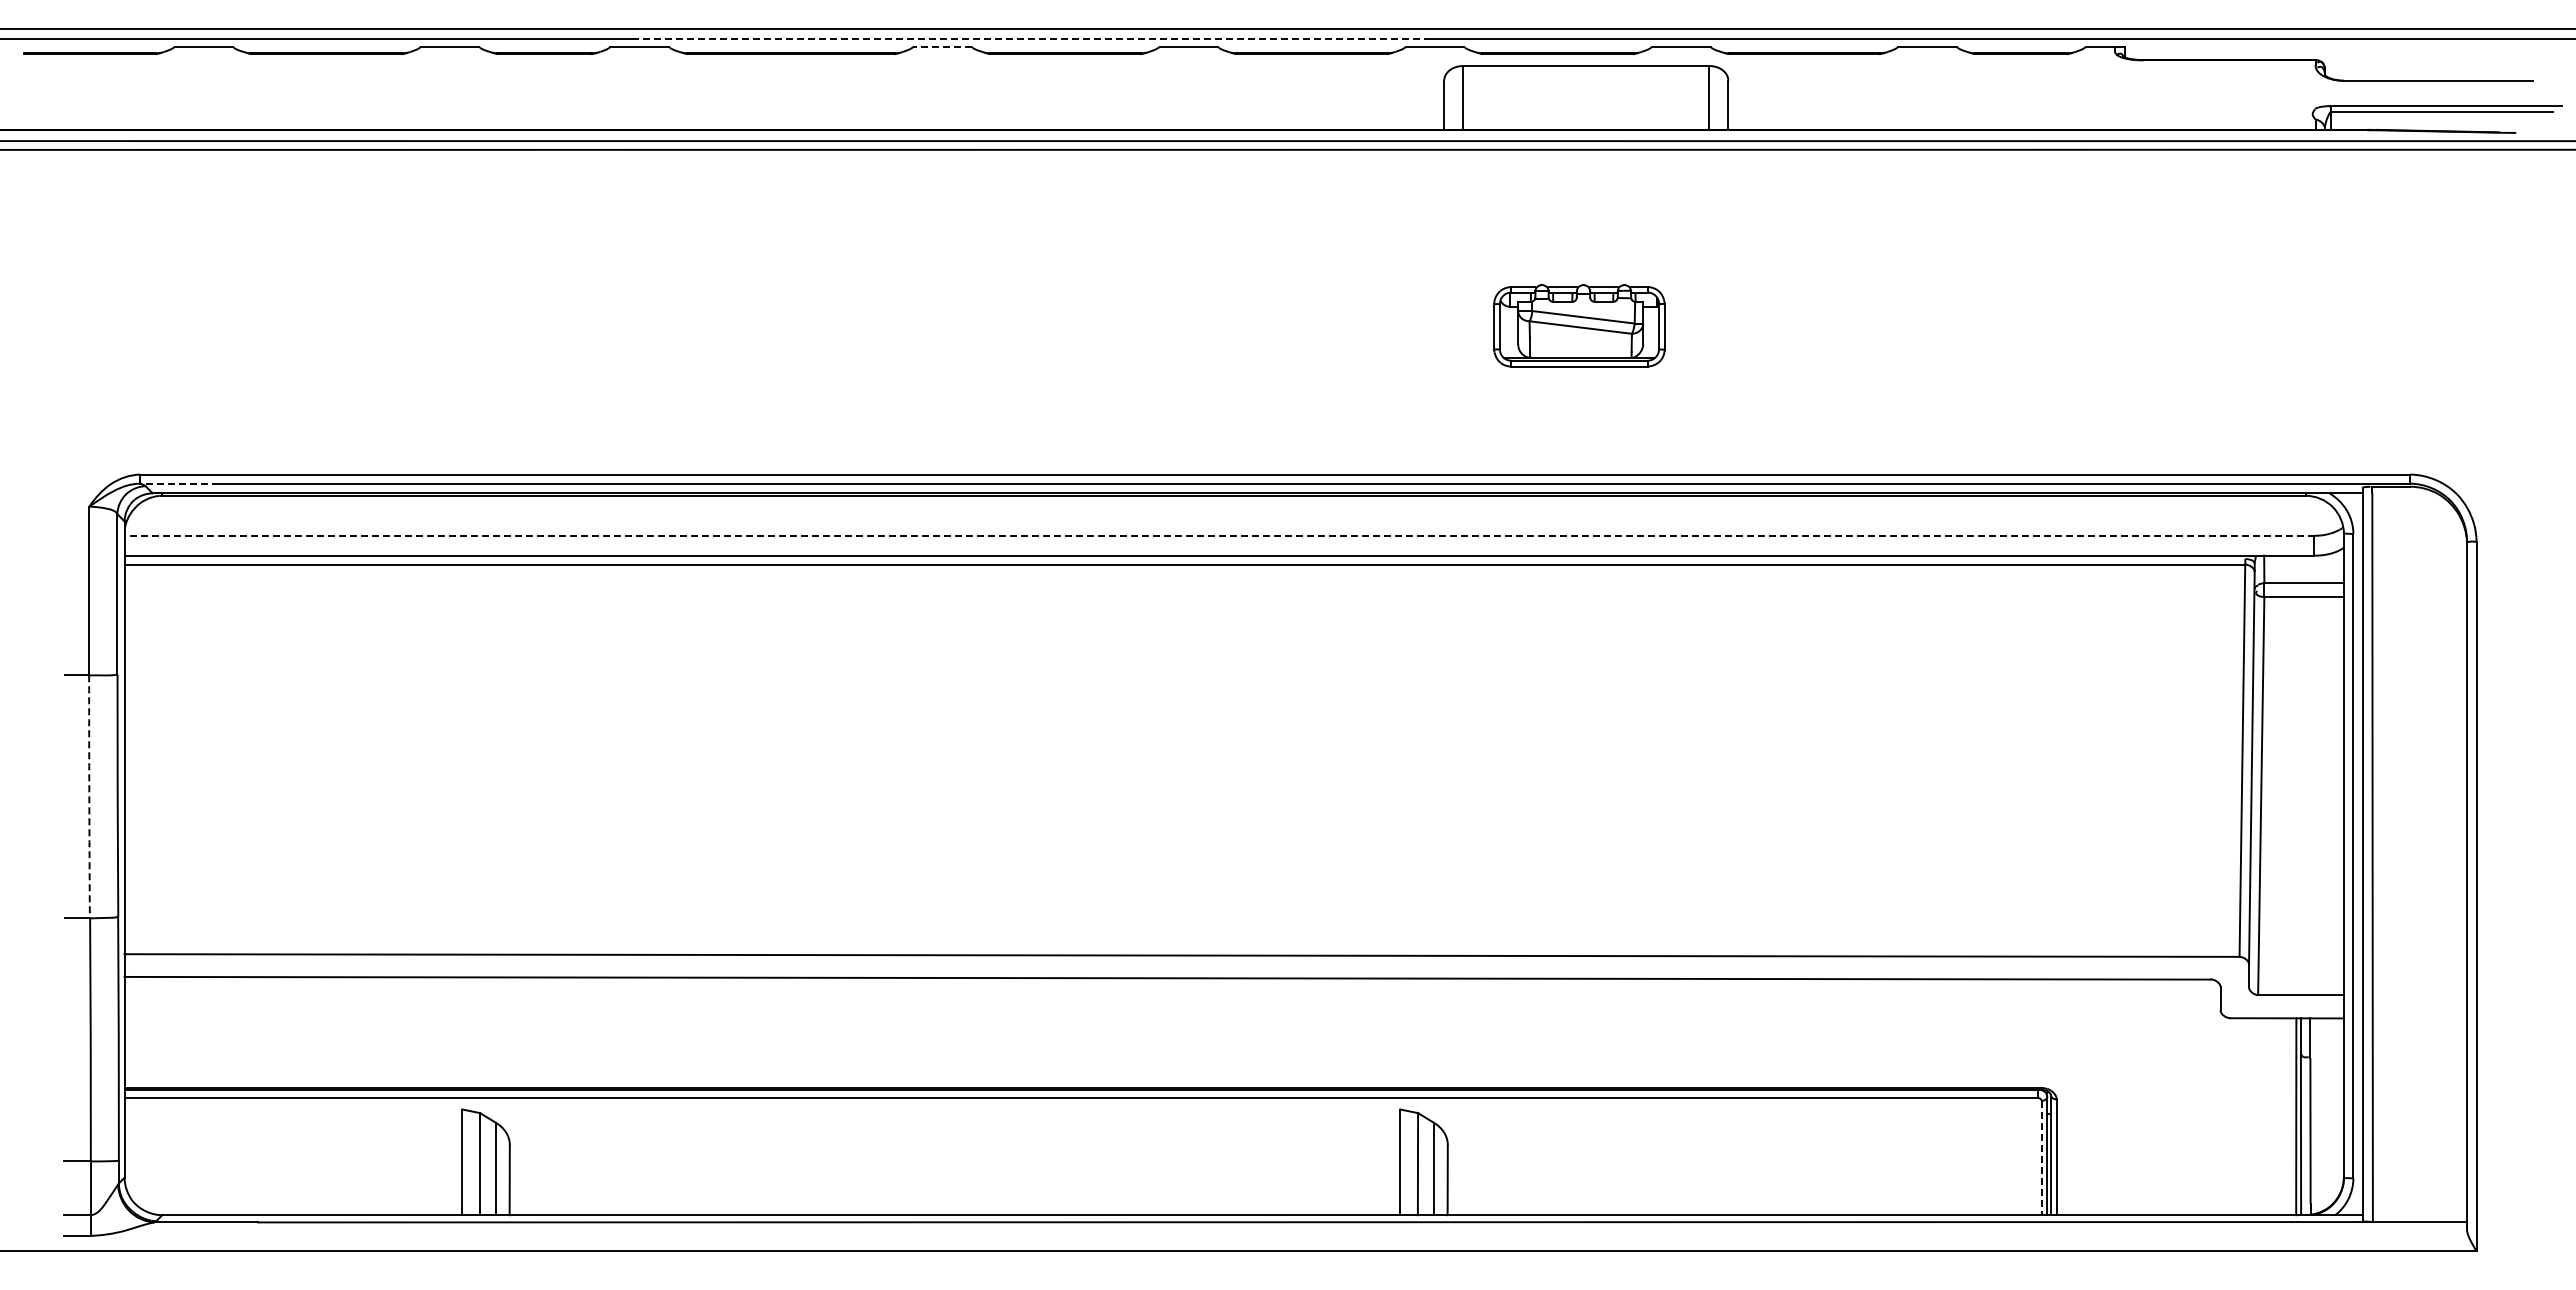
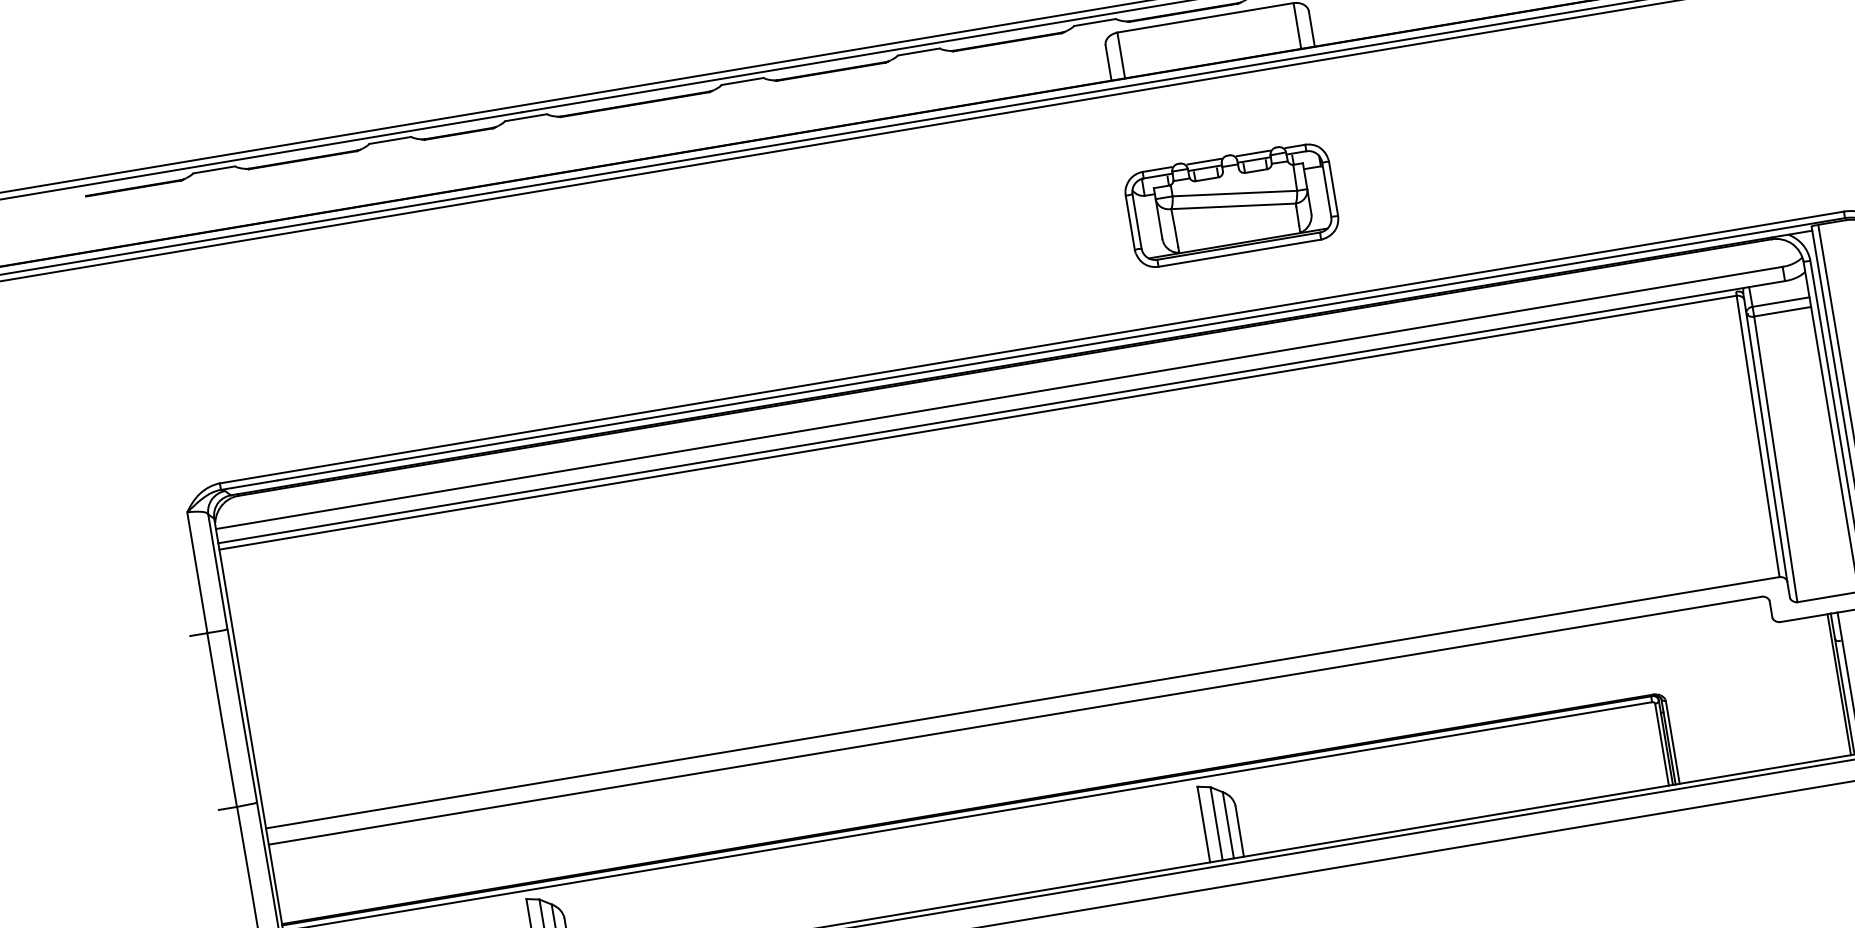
line: (1033, 38) -> (806, 64), dashed -> solid
line: (942, 47) -> (742, 81), dashed -> solid
part: (1579, 325) -> (1231, 204), size x1.67
line: (179, 483) -> (249, 485), dashed -> solid
line: (1219, 535) -> (999, 397), dashed -> solid
arc: (89, 796) -> (222, 719), dashed -> solid
line: (2041, 1158) -> (1662, 745), dashed -> solid

